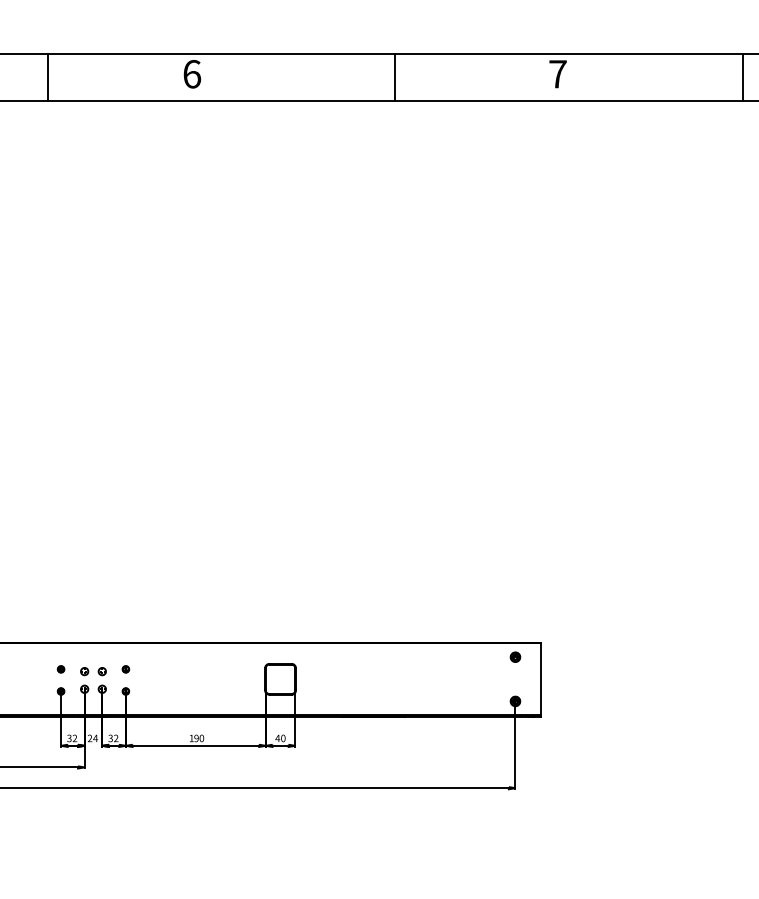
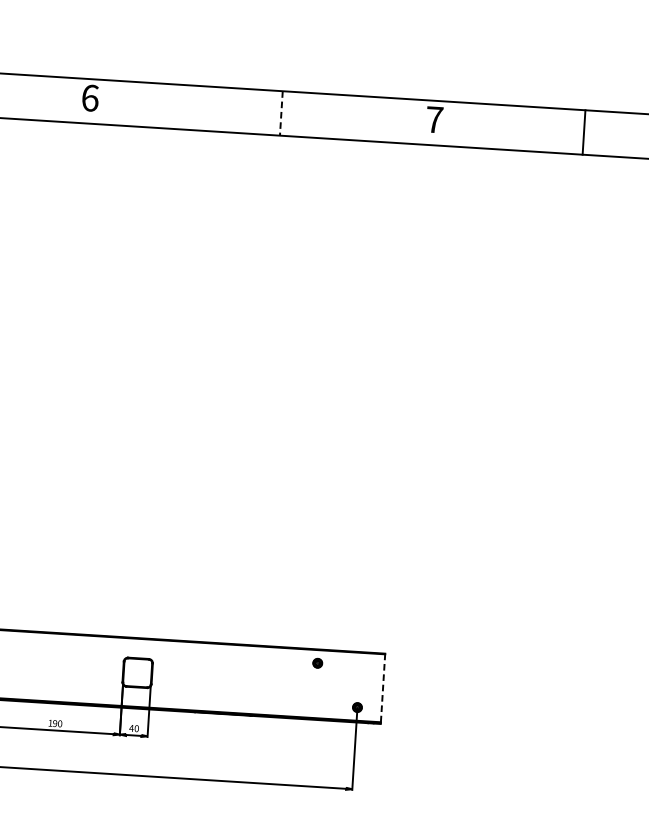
line: (395, 77) -> (281, 113), solid -> dashed
line: (742, 77) -> (583, 132), moved
part: (515, 656) -> (317, 662), moved
line: (541, 680) -> (383, 689), solid -> dashed

